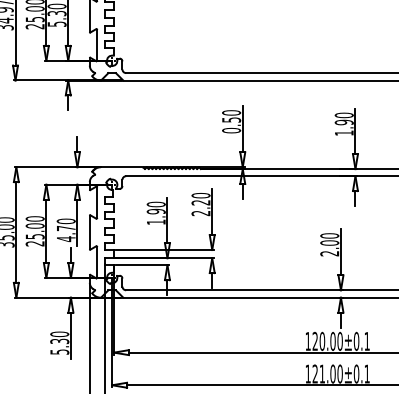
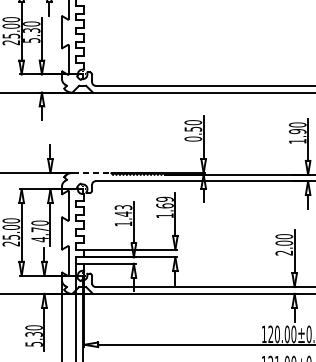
line: (121, 167) -> (91, 173), solid -> dashed
text: (200, 204) -> (164, 207), 2.20 -> 1.69
text: (155, 207) -> (122, 210), 1.90 -> 1.43

